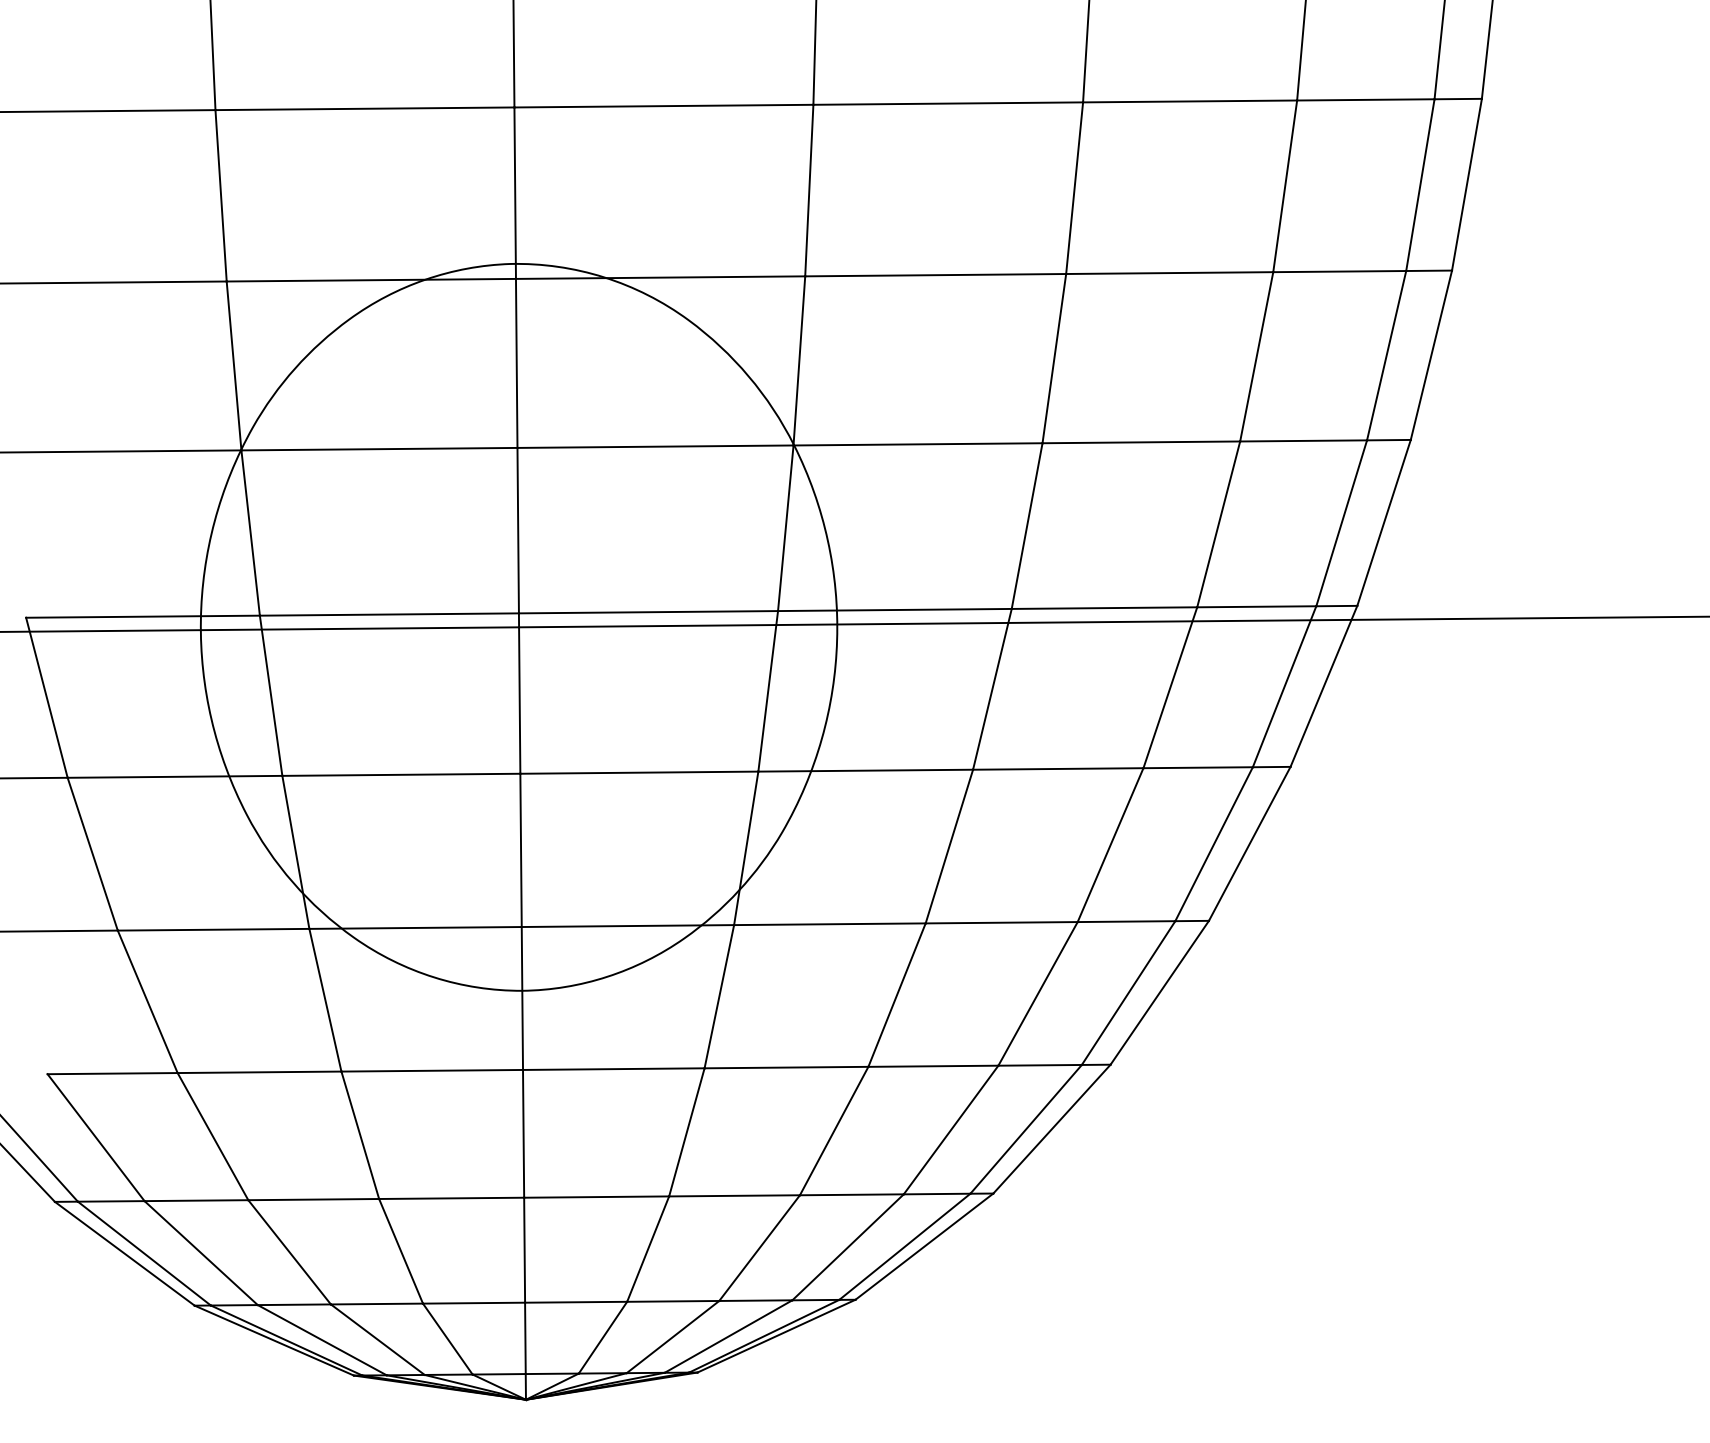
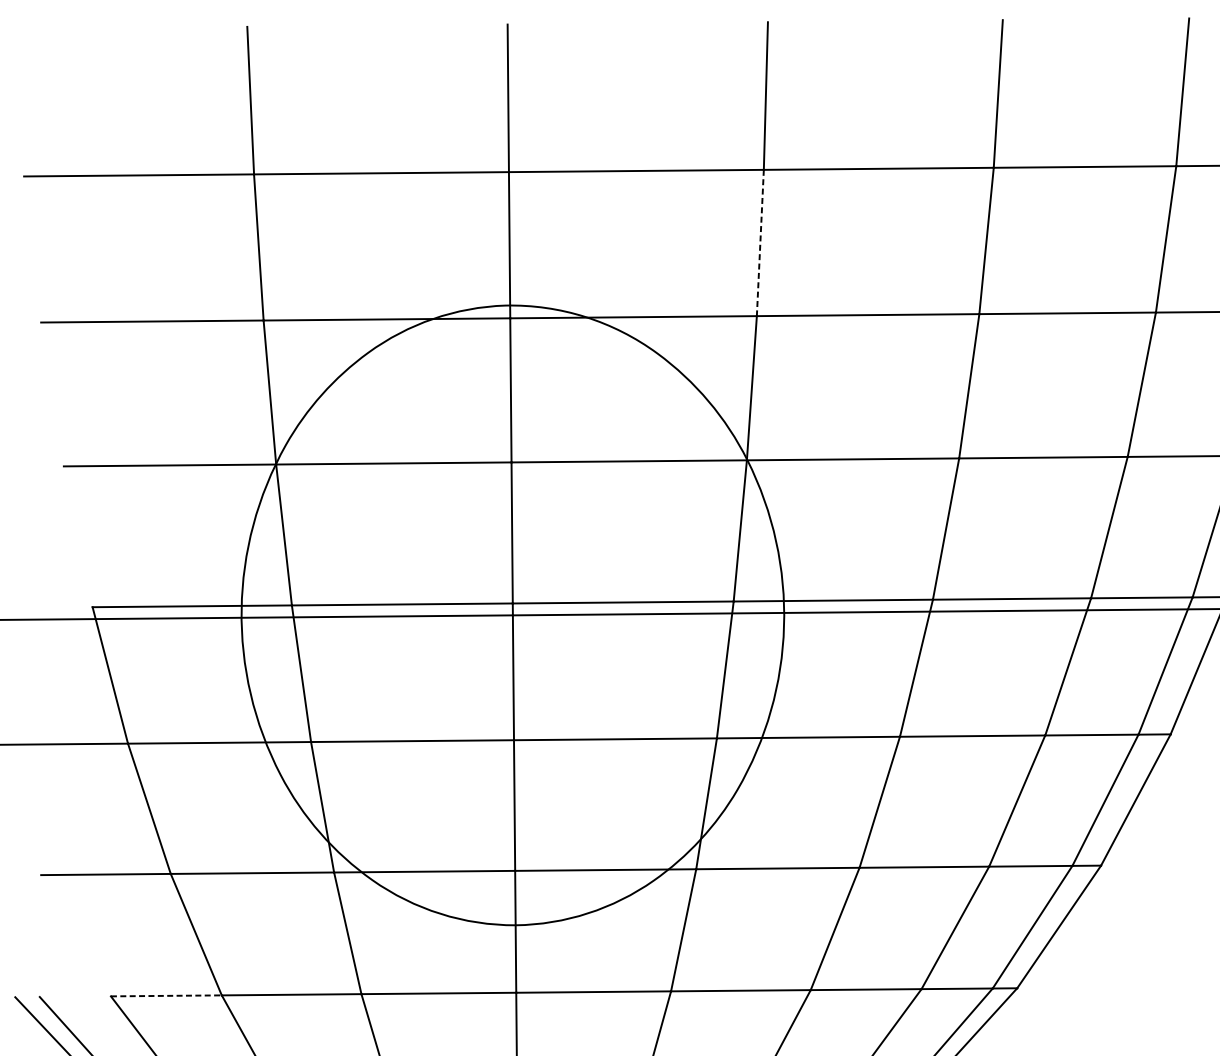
line: (809, 190) -> (760, 242), solid -> dashed
line: (113, 1073) -> (167, 995), solid -> dashed

